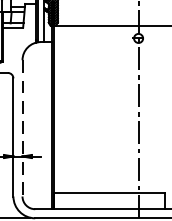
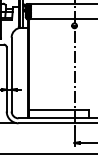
line: (22, 128) -> (11, 74), dashed -> solid

